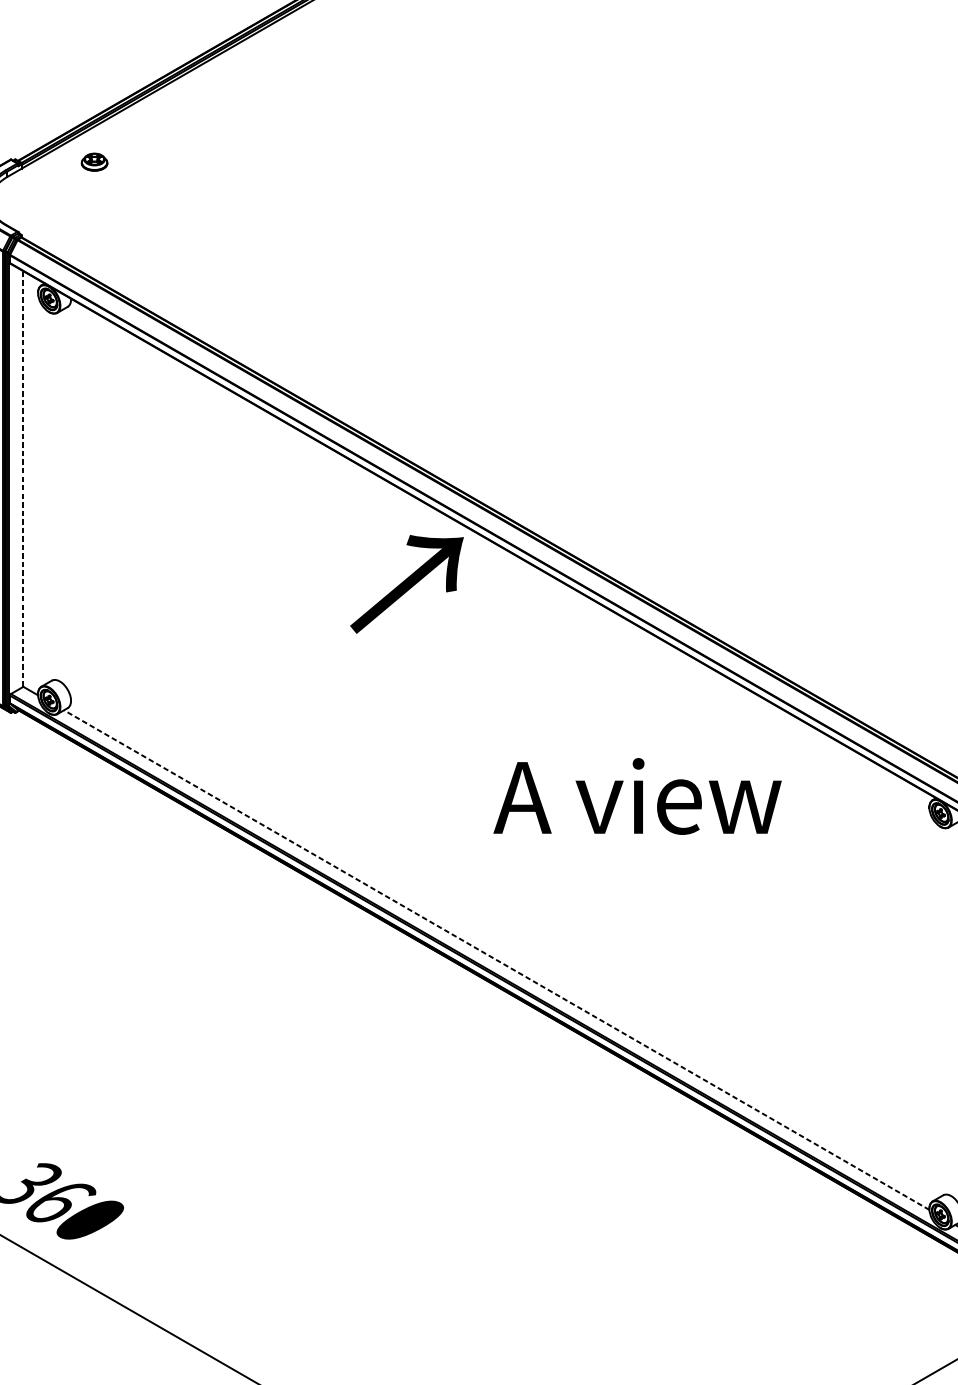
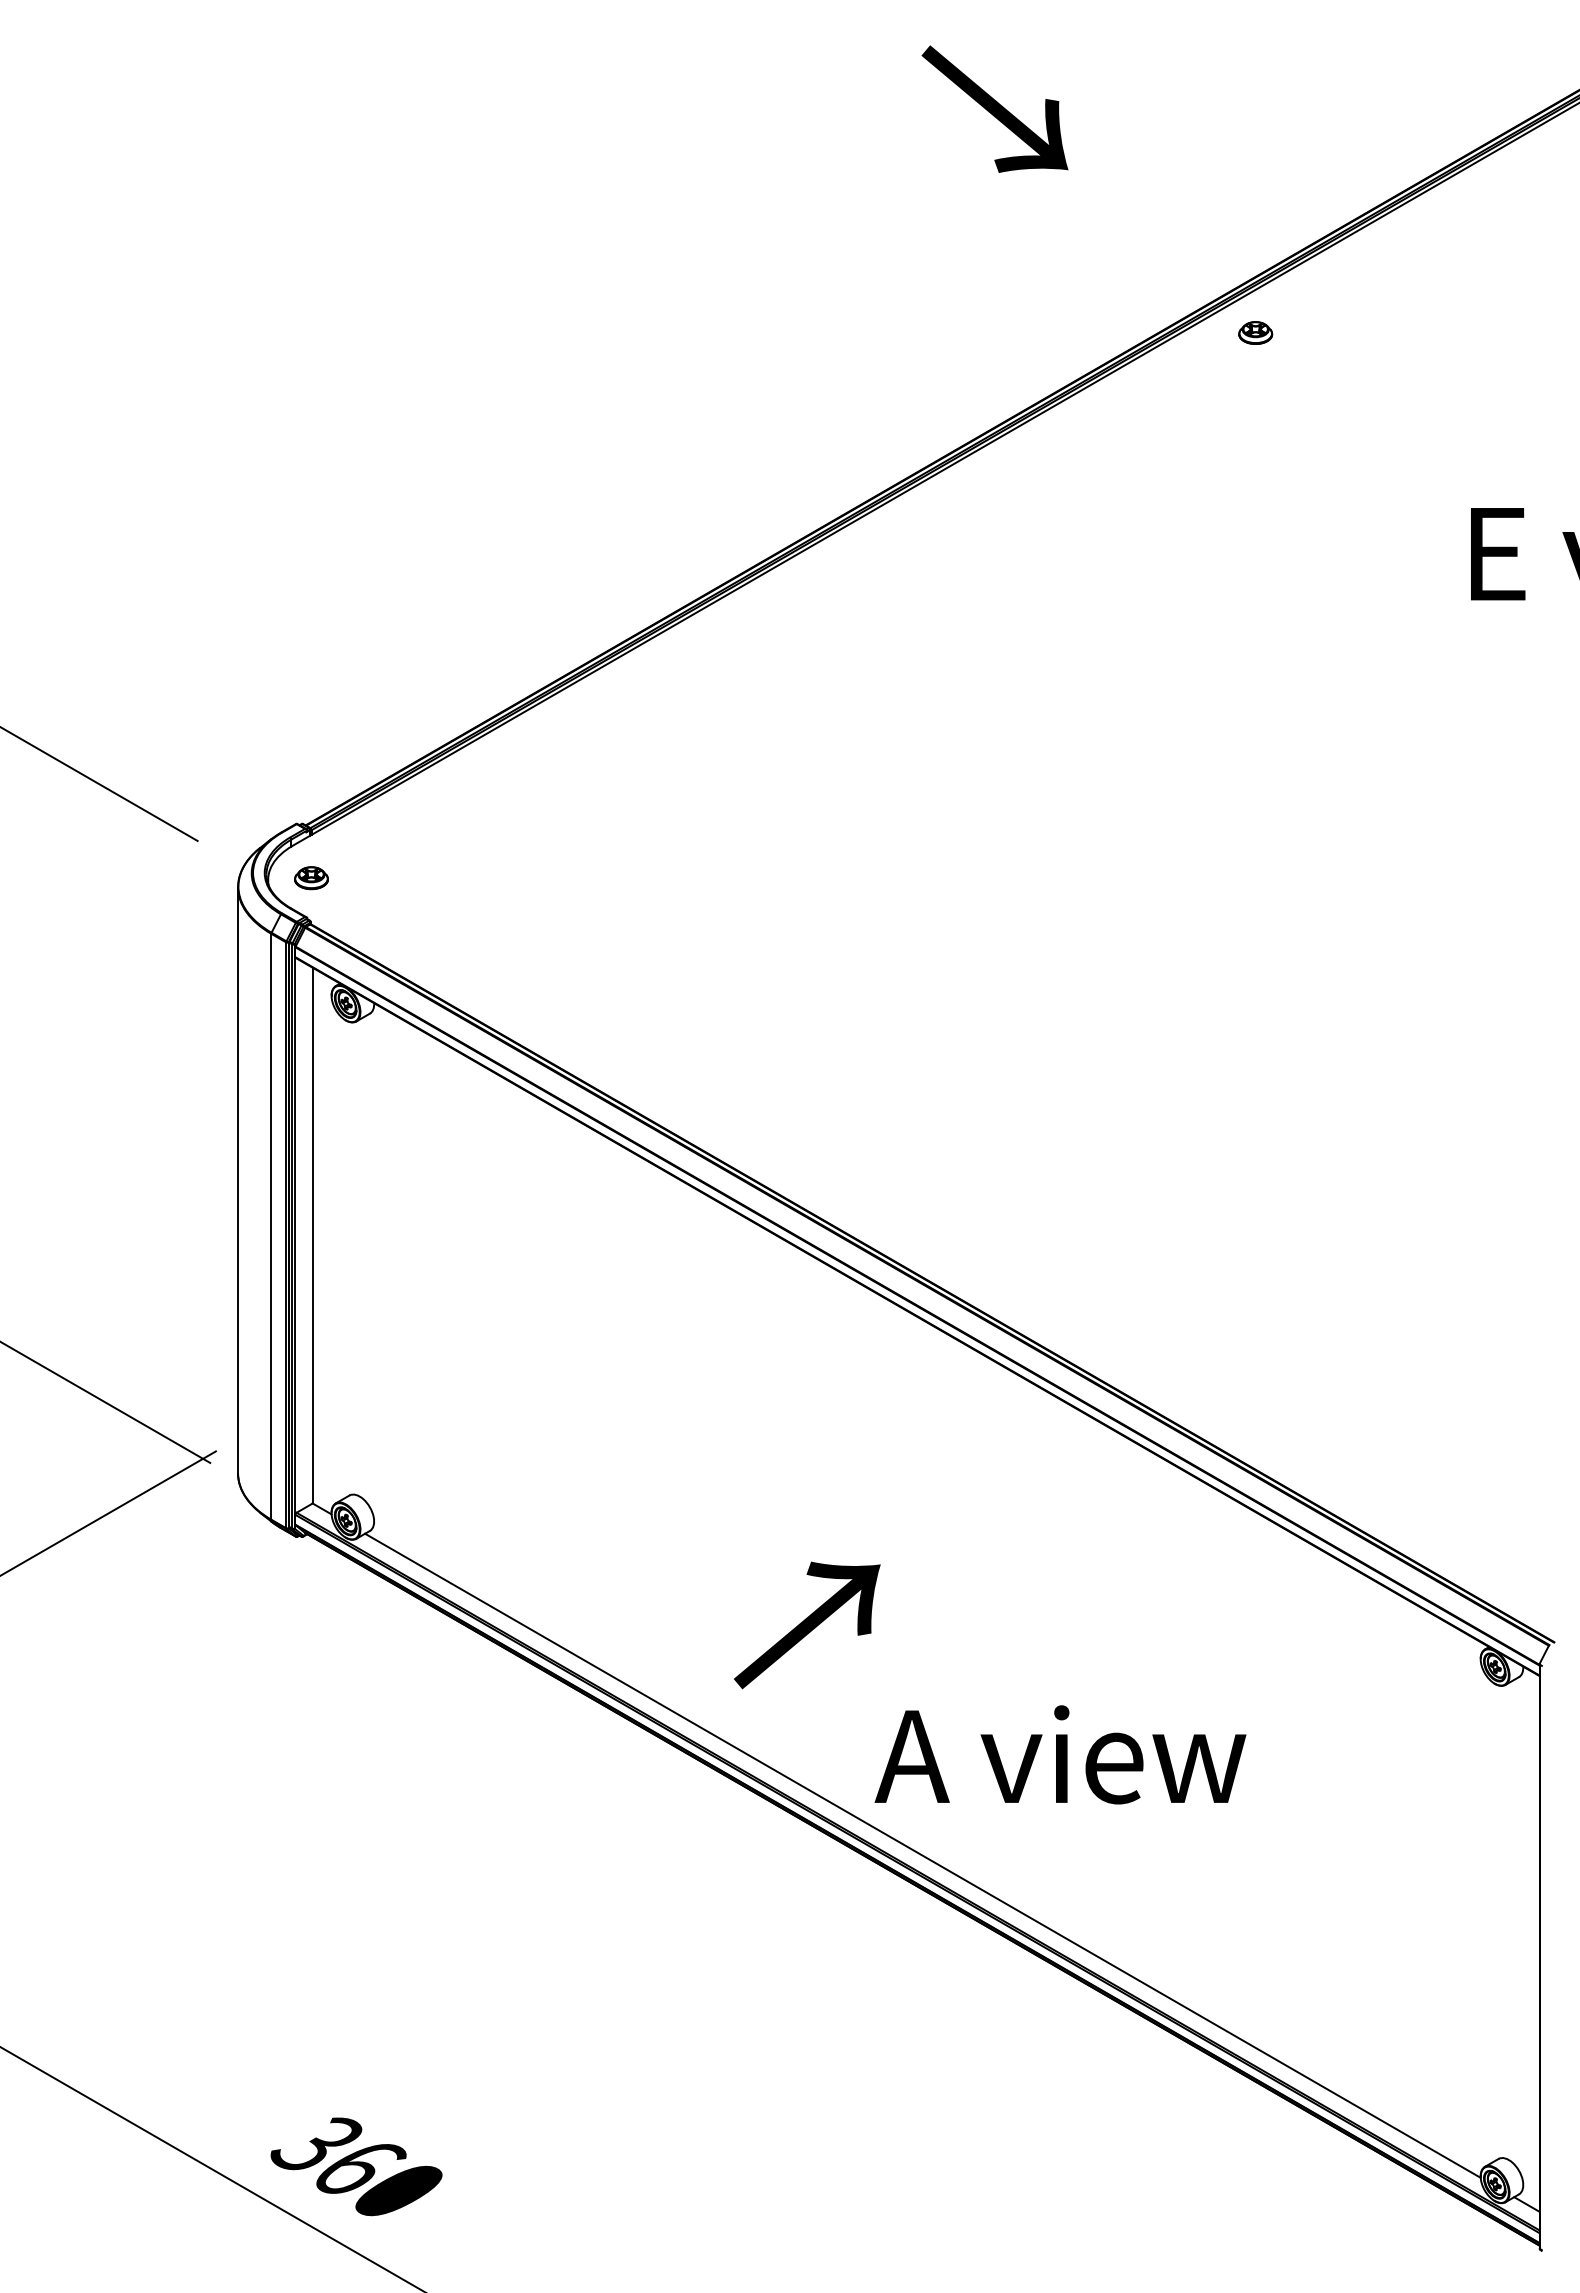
part: (94, 162) -> (311, 878), moved
line: (23, 478) -> (312, 1235), dashed -> solid
text: (407, 584) -> (807, 1625), moved
text: (637, 796) -> (1060, 1754), moved
line: (496, 959) -> (922, 1855), dashed -> solid

